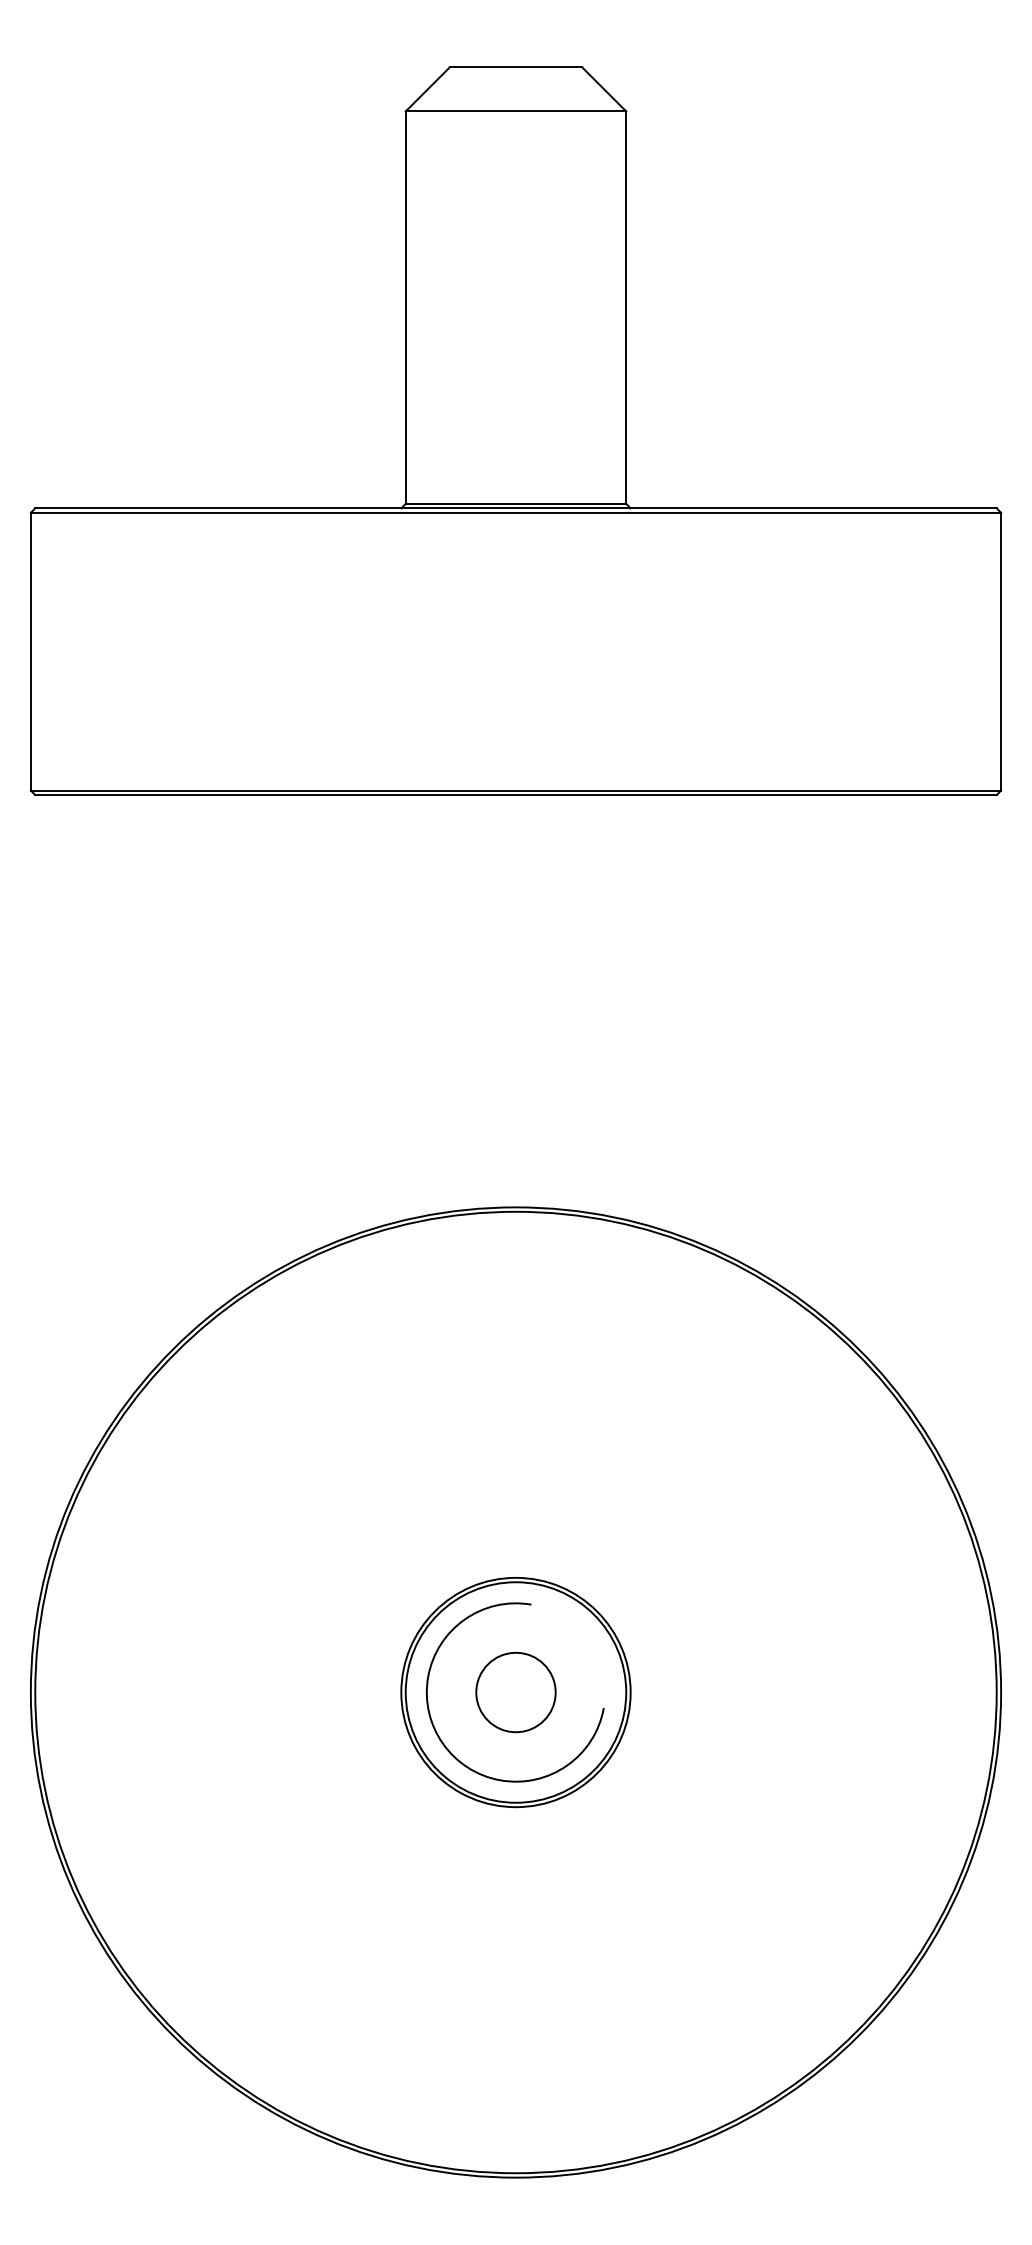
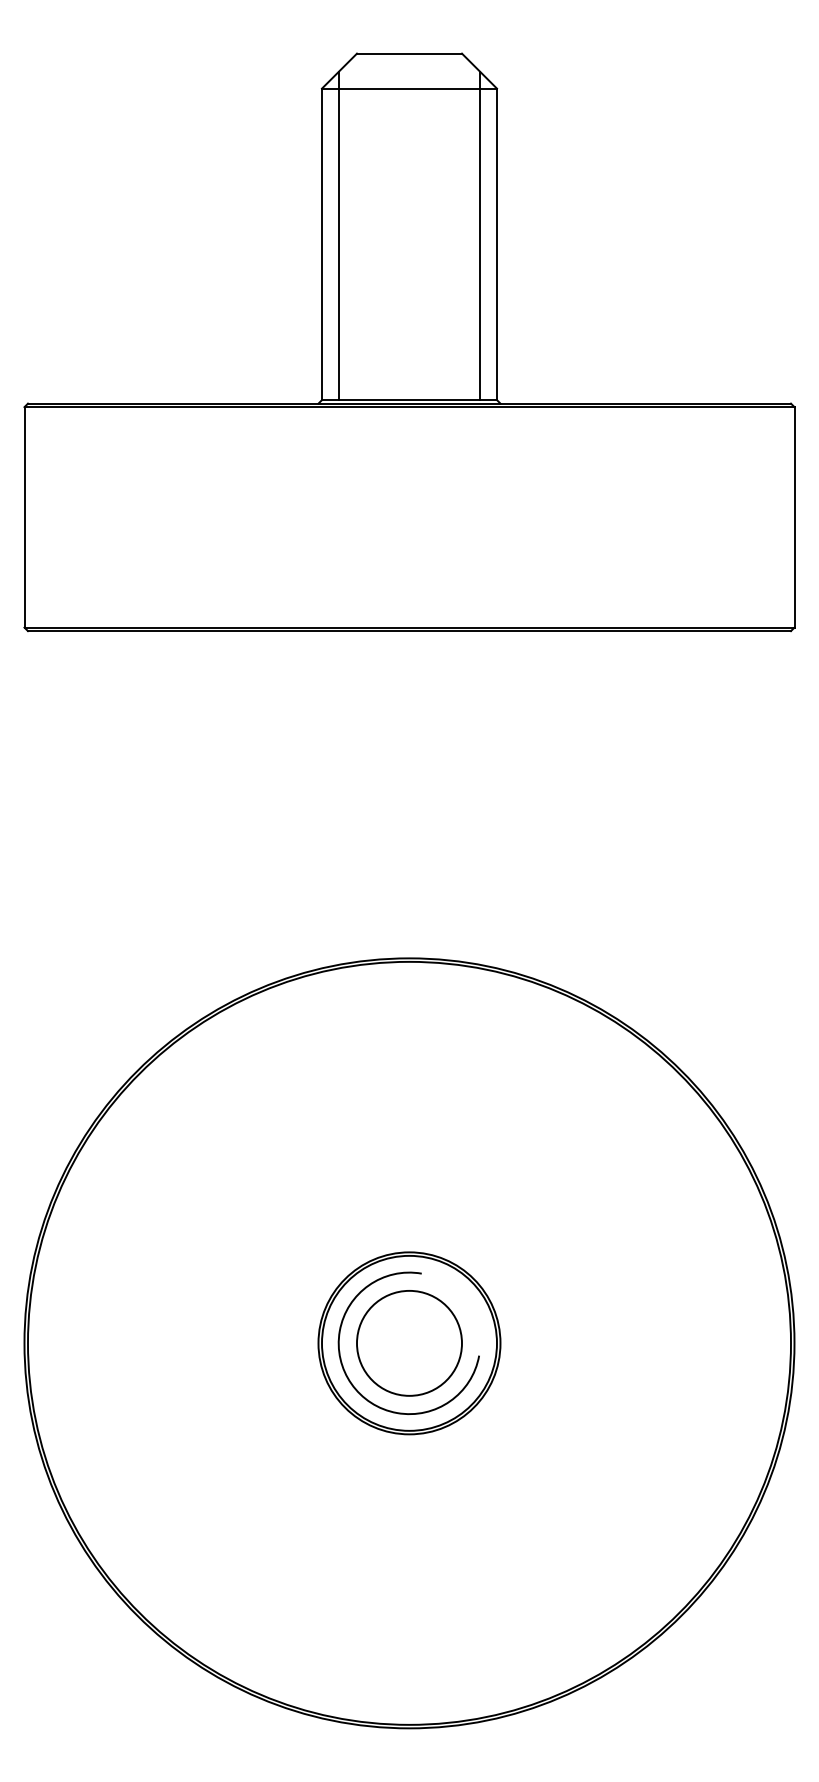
line: (426, 296) -> (338, 235), added
line: (605, 296) -> (480, 235), added
circle: (515, 1692) -> (409, 1343), size x1.67

